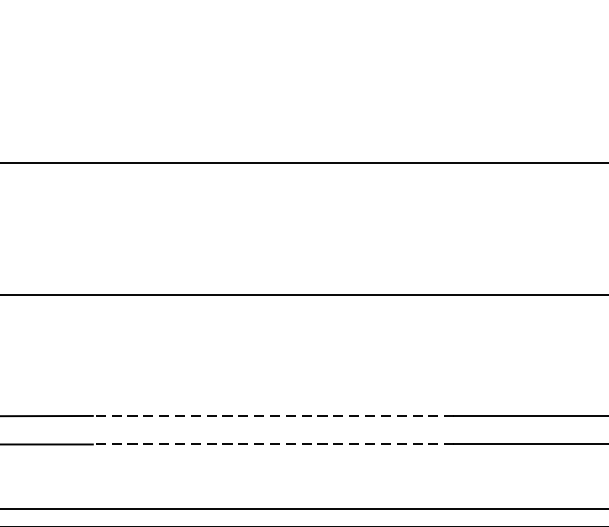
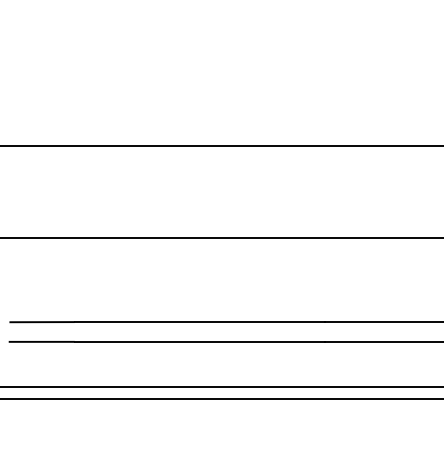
line: (273, 416) -> (199, 322), dashed -> solid
line: (273, 443) -> (199, 341), dashed -> solid

